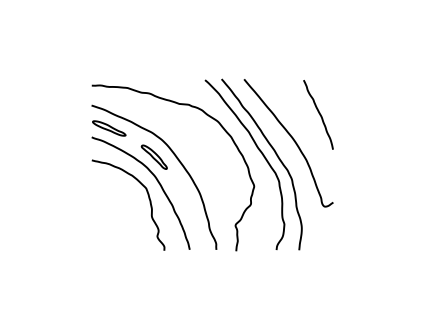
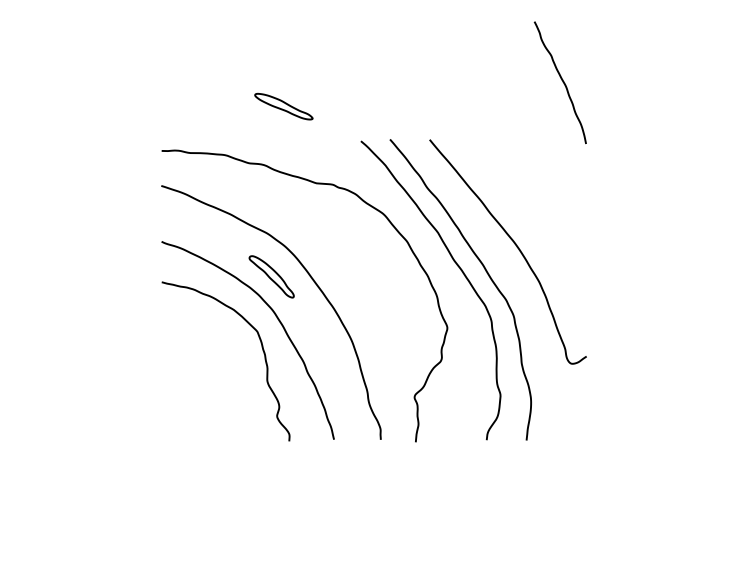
curve: (318, 113) -> (560, 80), moved
part: (109, 128) -> (284, 106), moved

